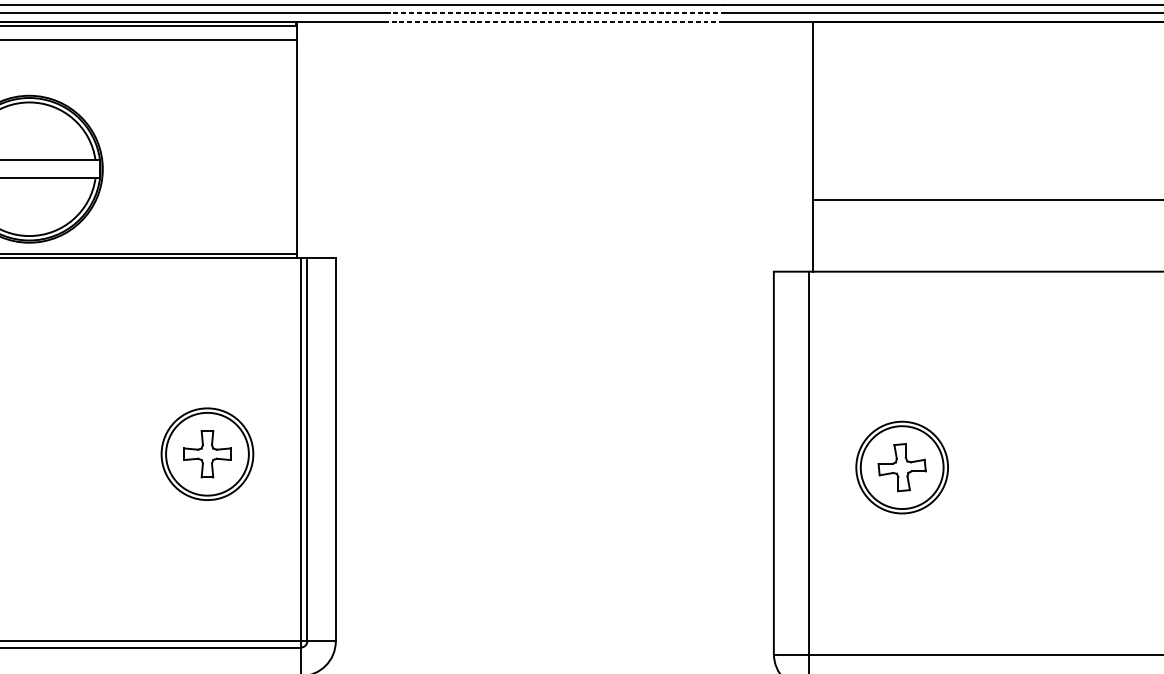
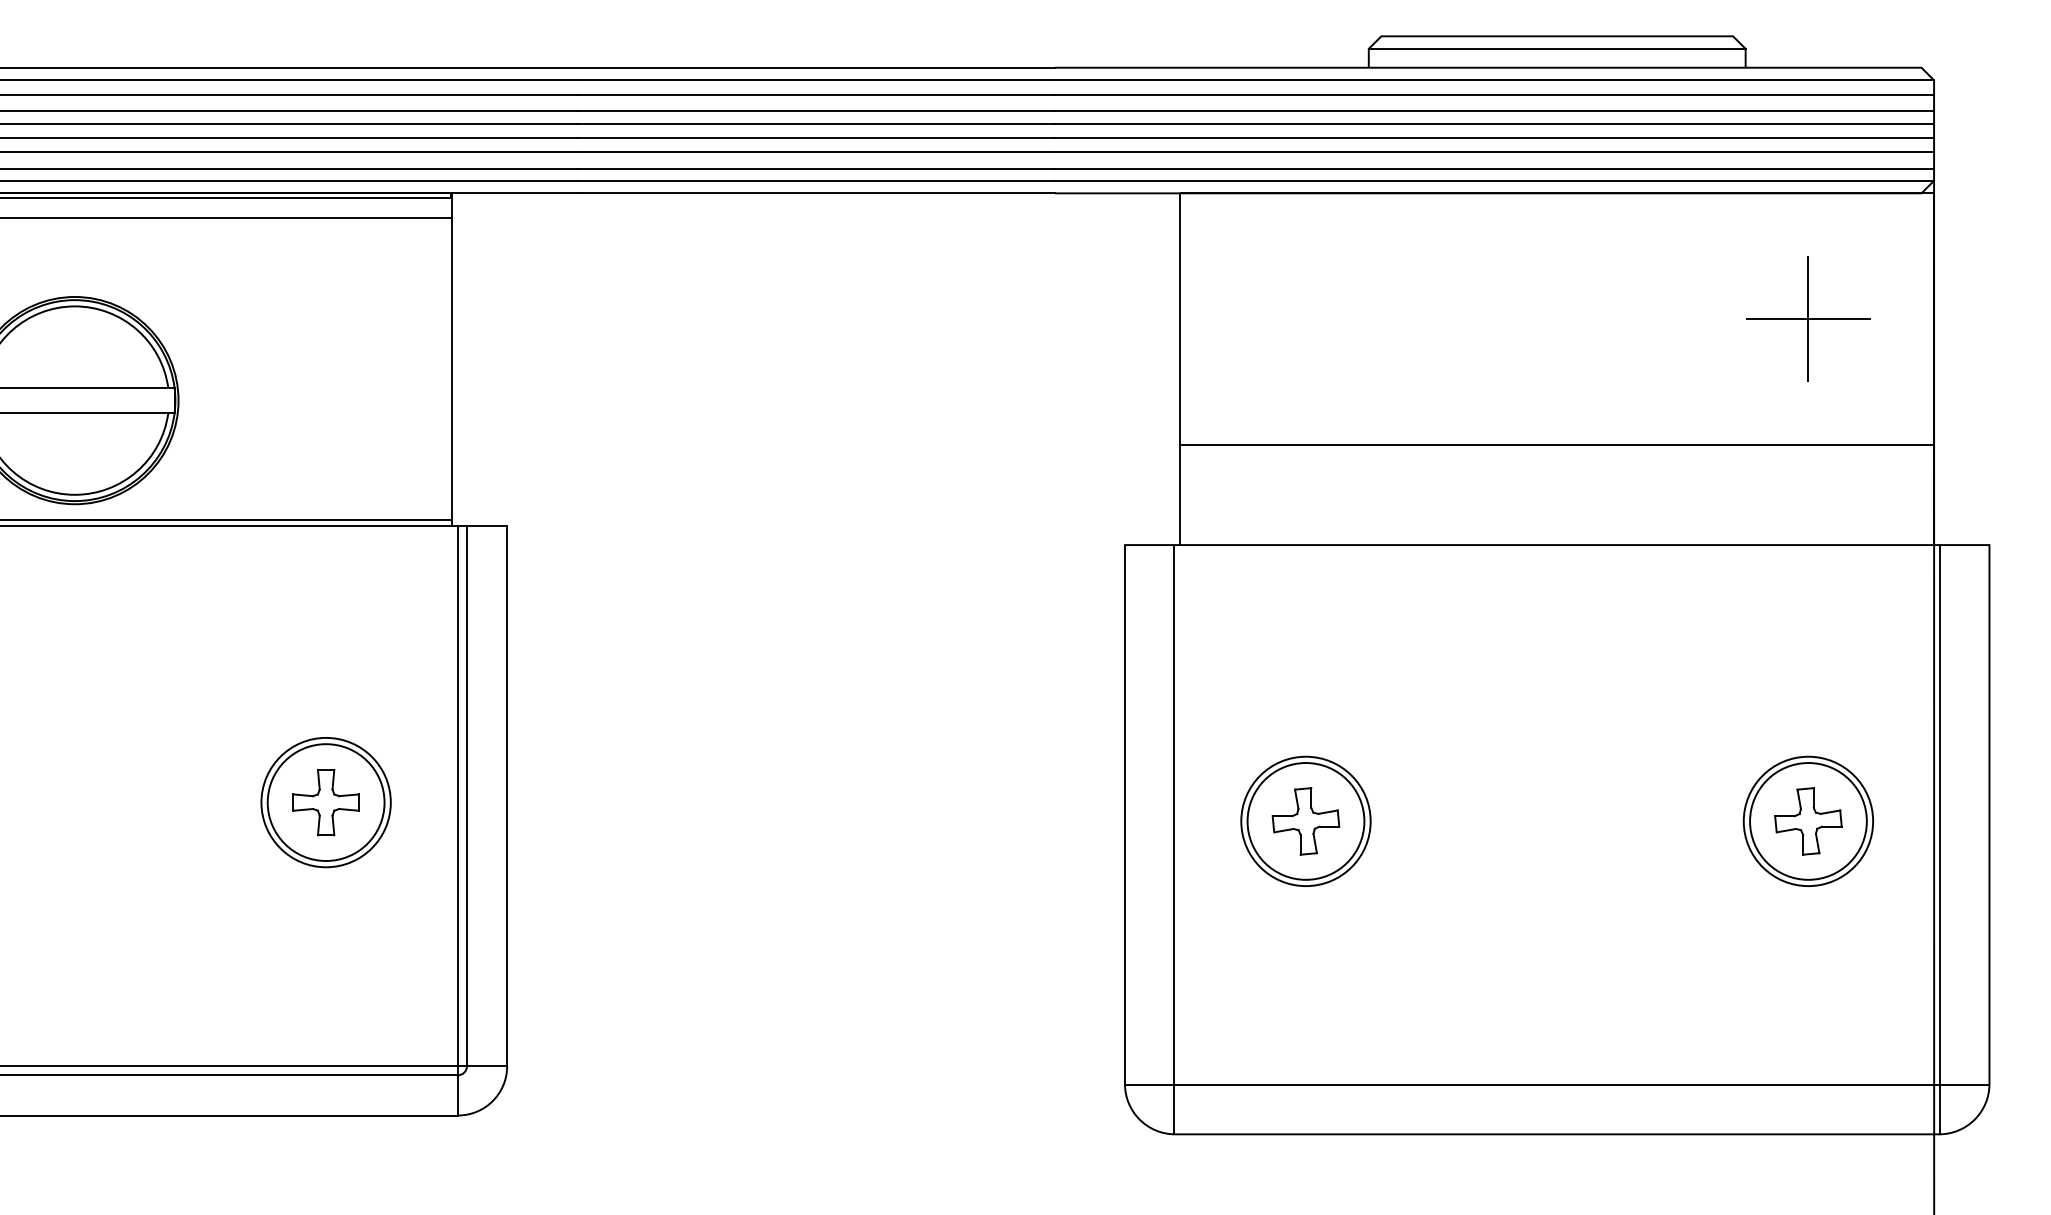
line: (555, 13) -> (816, 180), dashed -> solid
line: (555, 22) -> (816, 193), dashed -> solid

